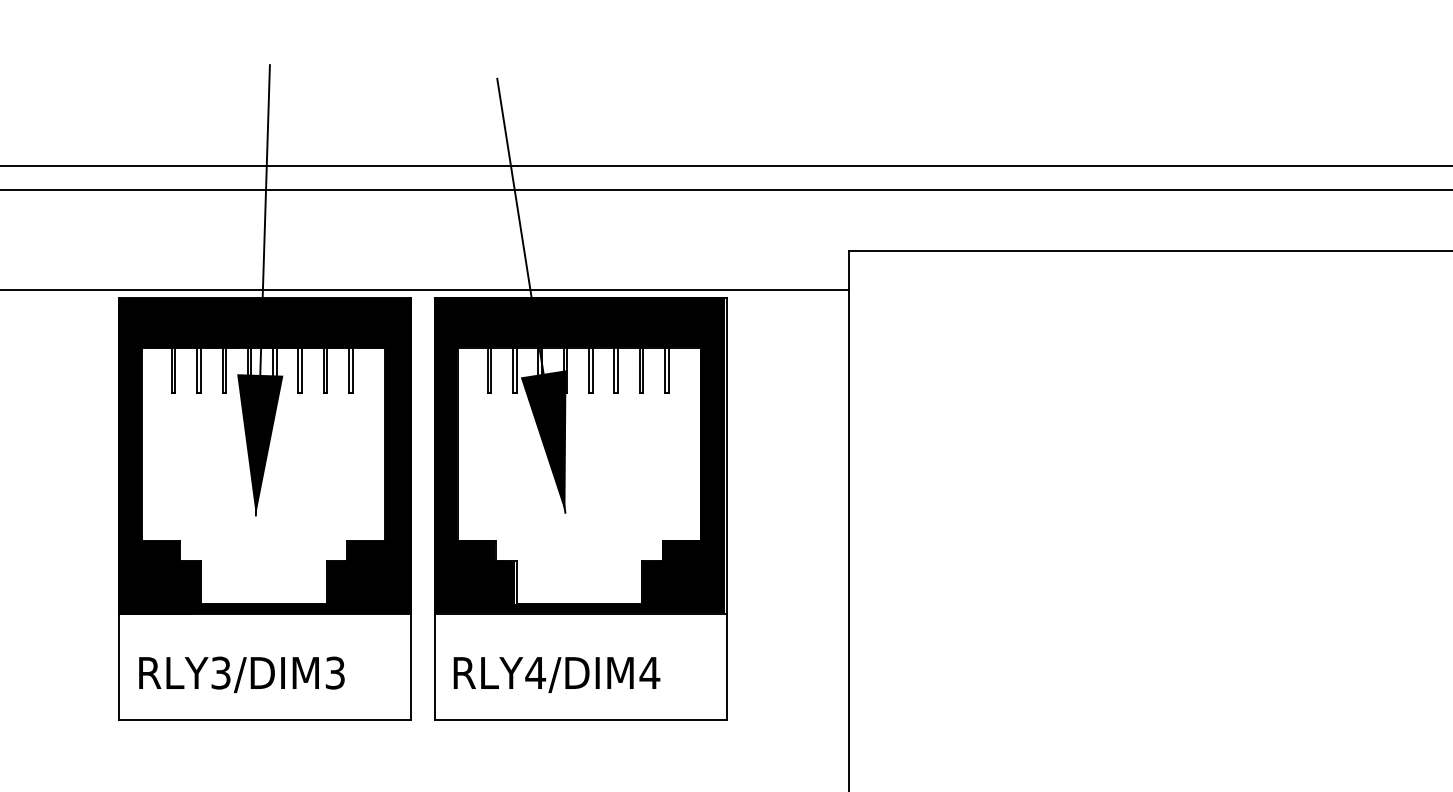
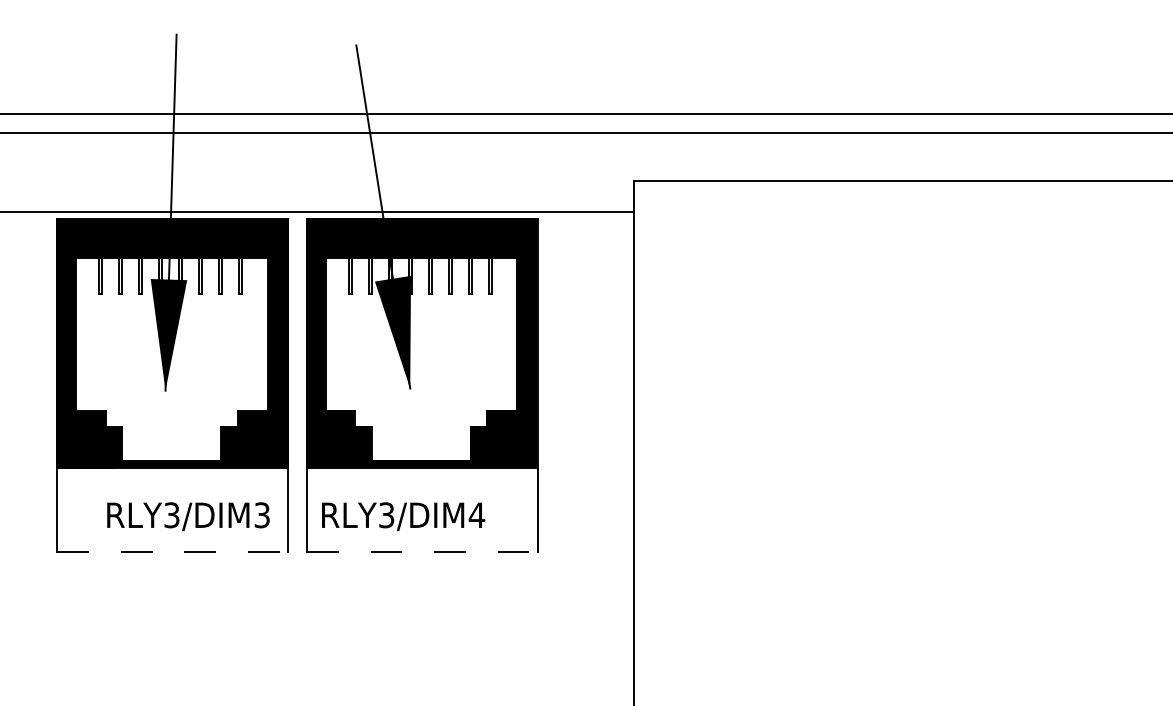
text: (535, 673) -> (386, 515), RLY4/DIM4 -> RLY3/DIM4
text: (241, 674) -> (188, 516), moved
line: (265, 720) -> (173, 552), solid -> dashed
line: (580, 720) -> (422, 552), solid -> dashed

